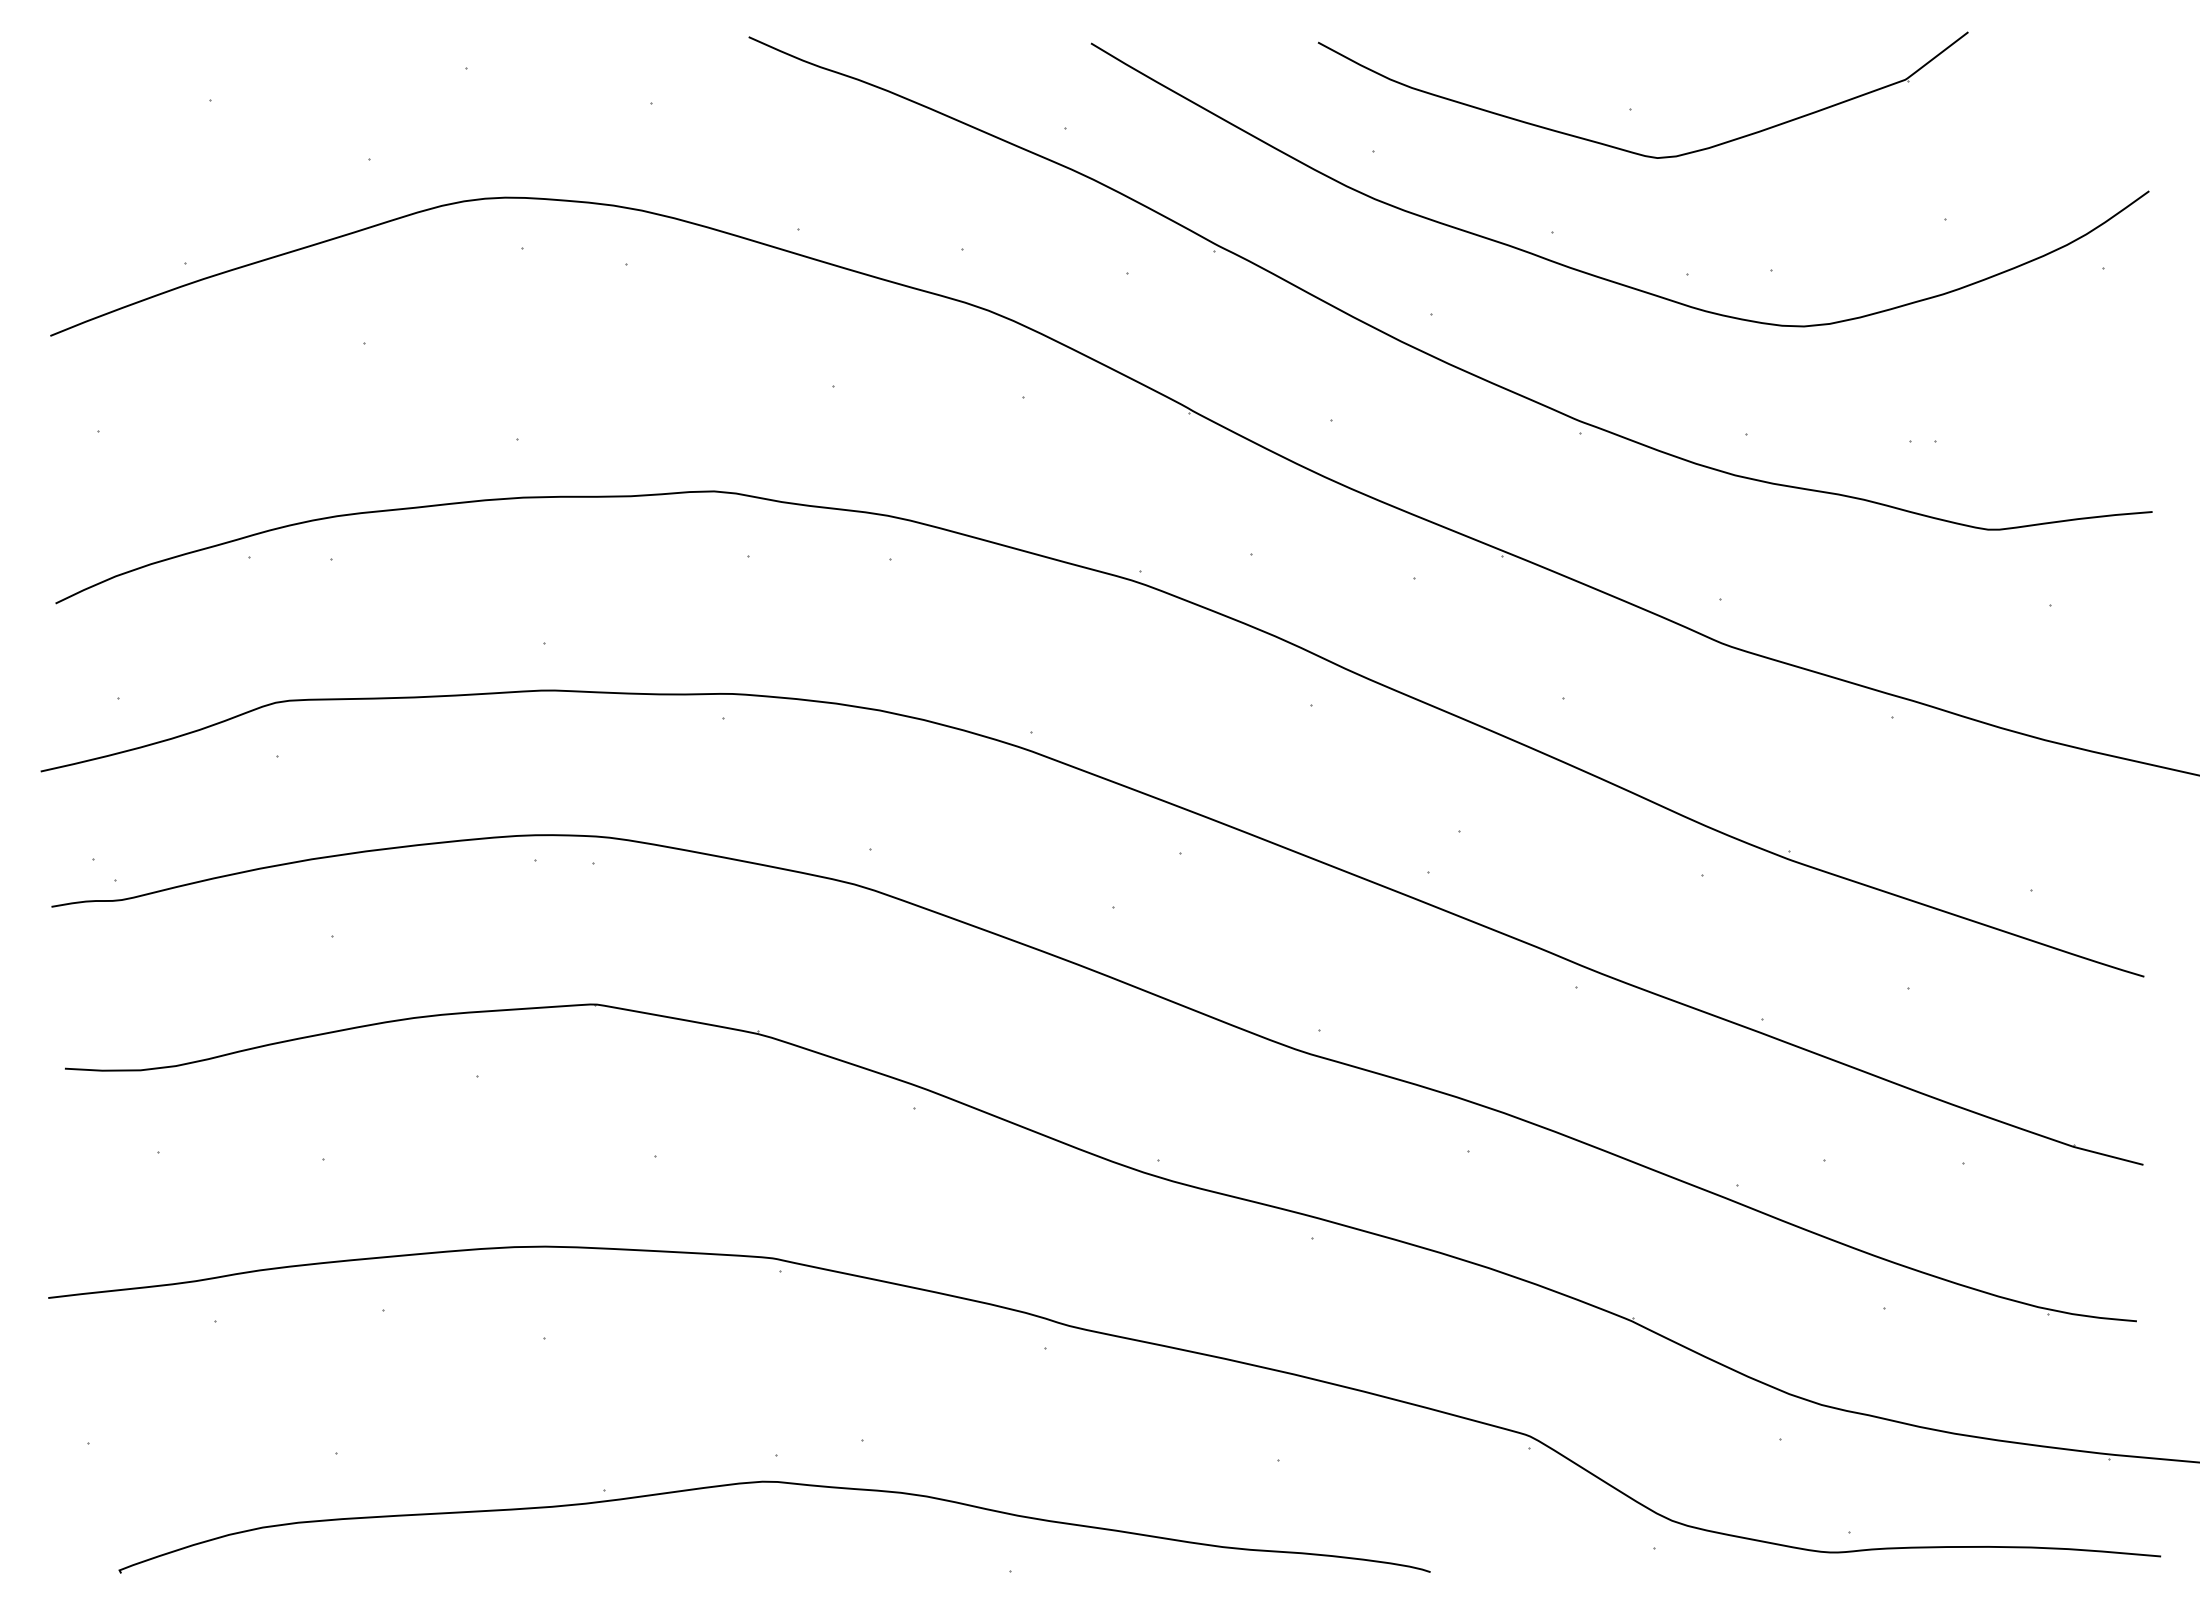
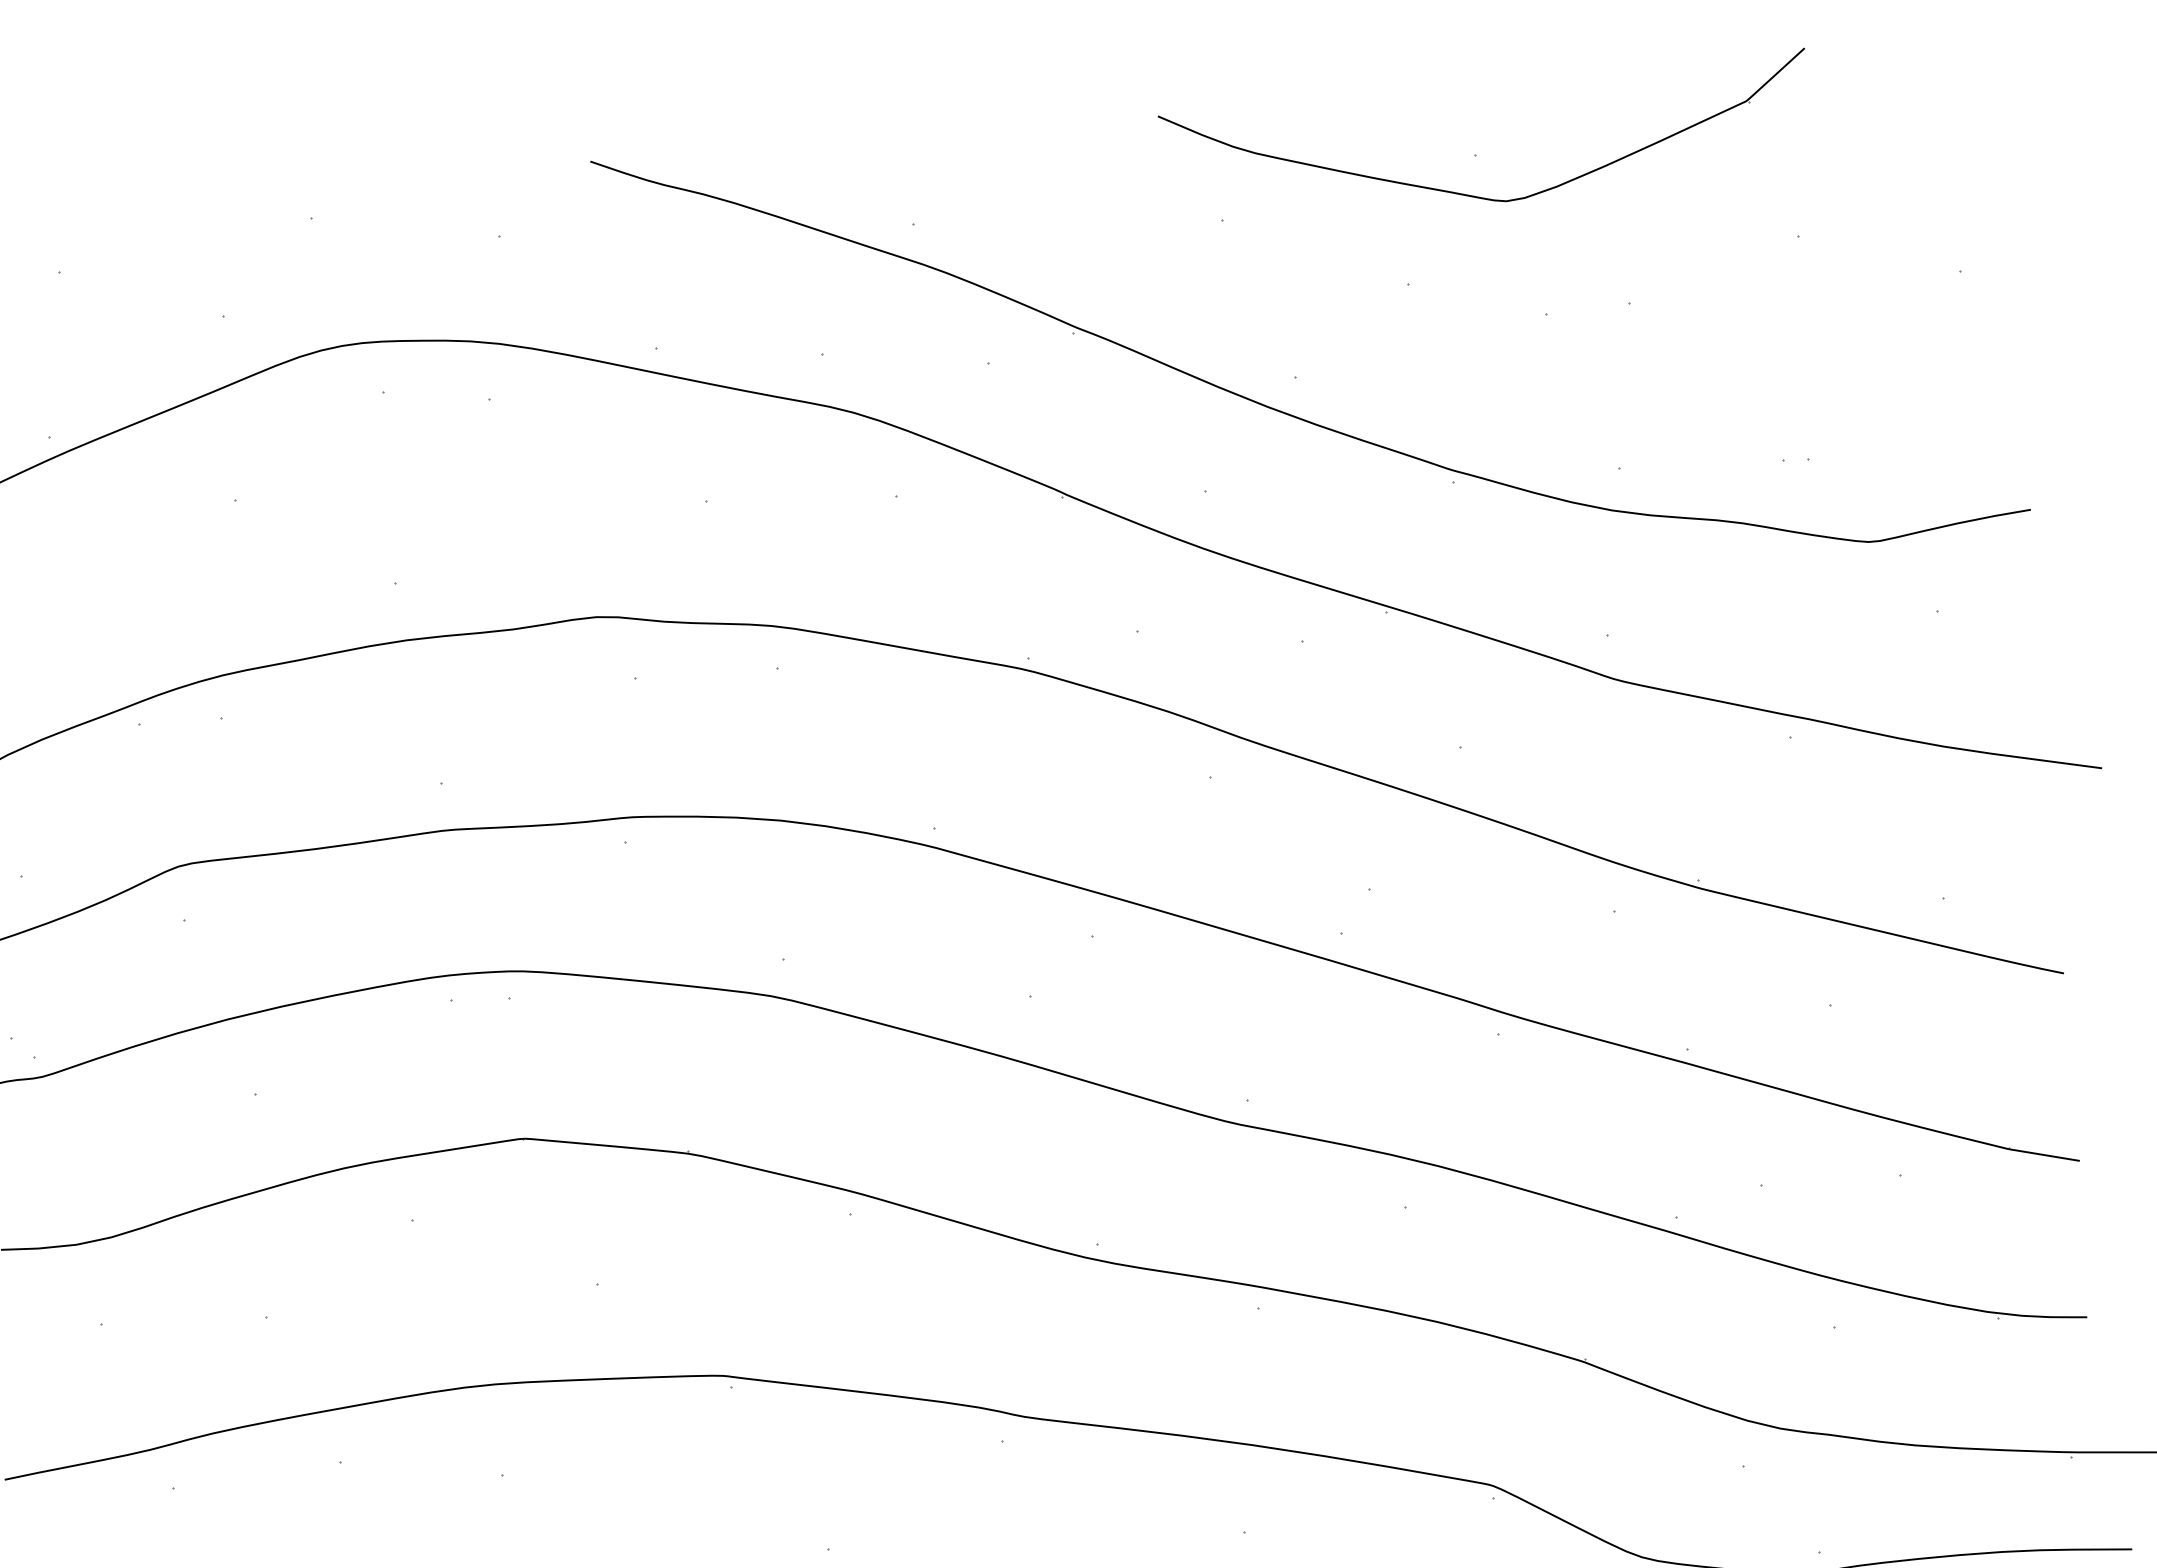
curve: (1588, 272) -> (1447, 321), removed

